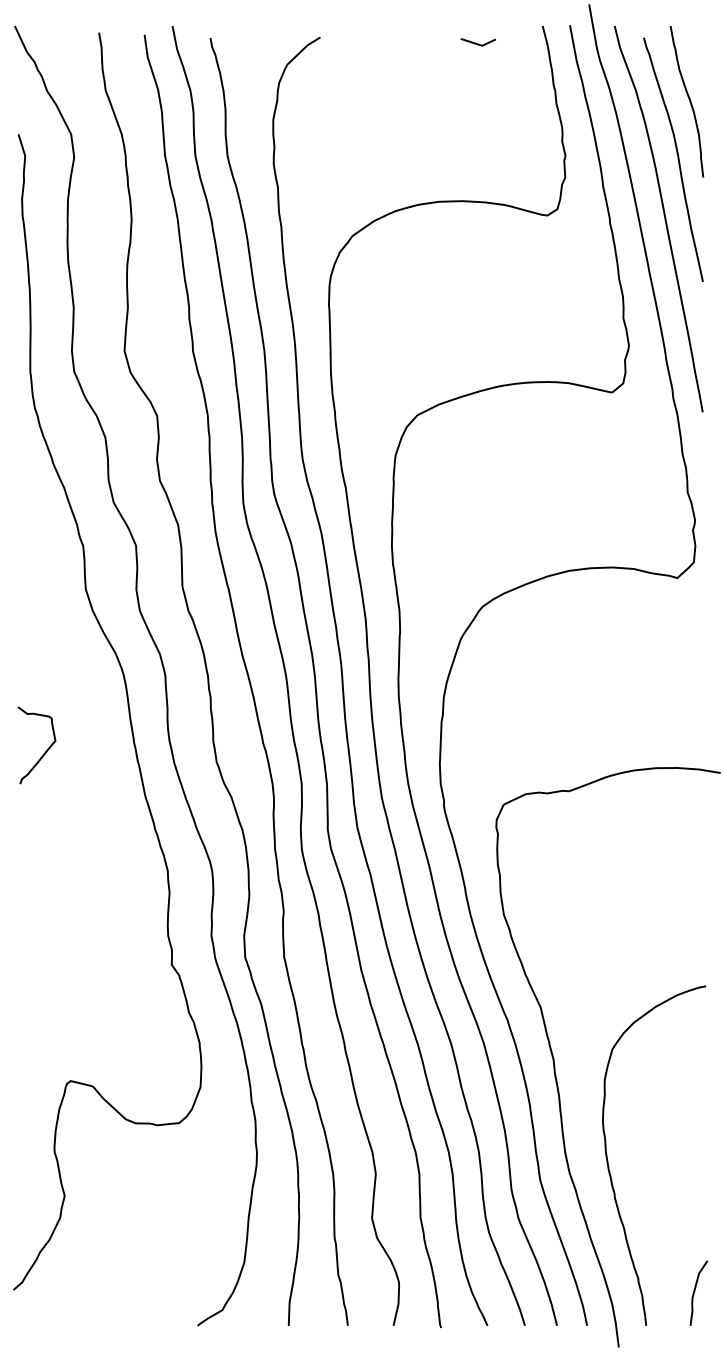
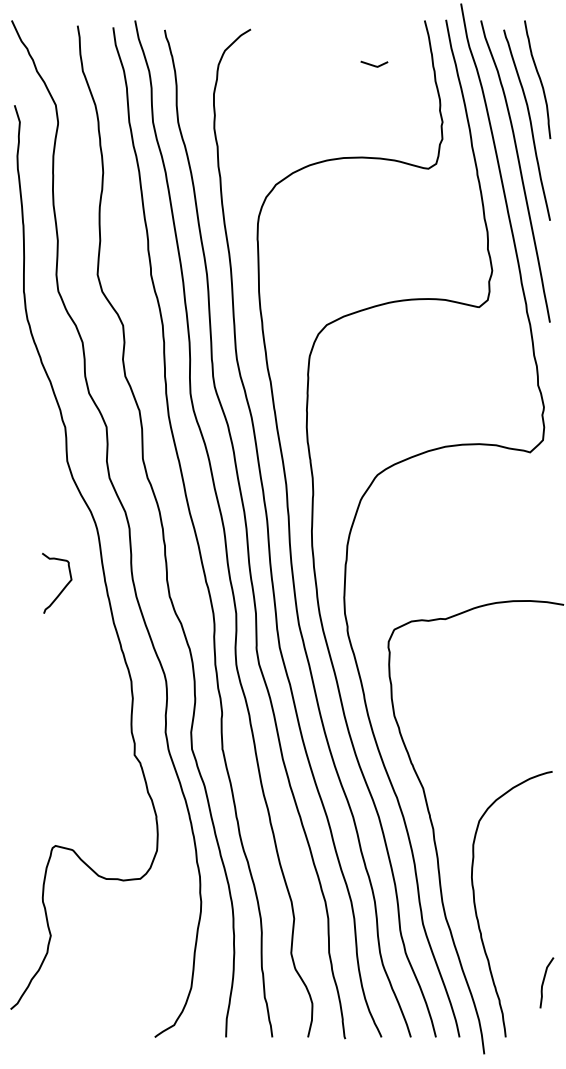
line: (477, 42) -> (373, 64), moved
curve: (45, 750) -> (63, 587), moved
curve: (695, 1291) -> (544, 981), moved

